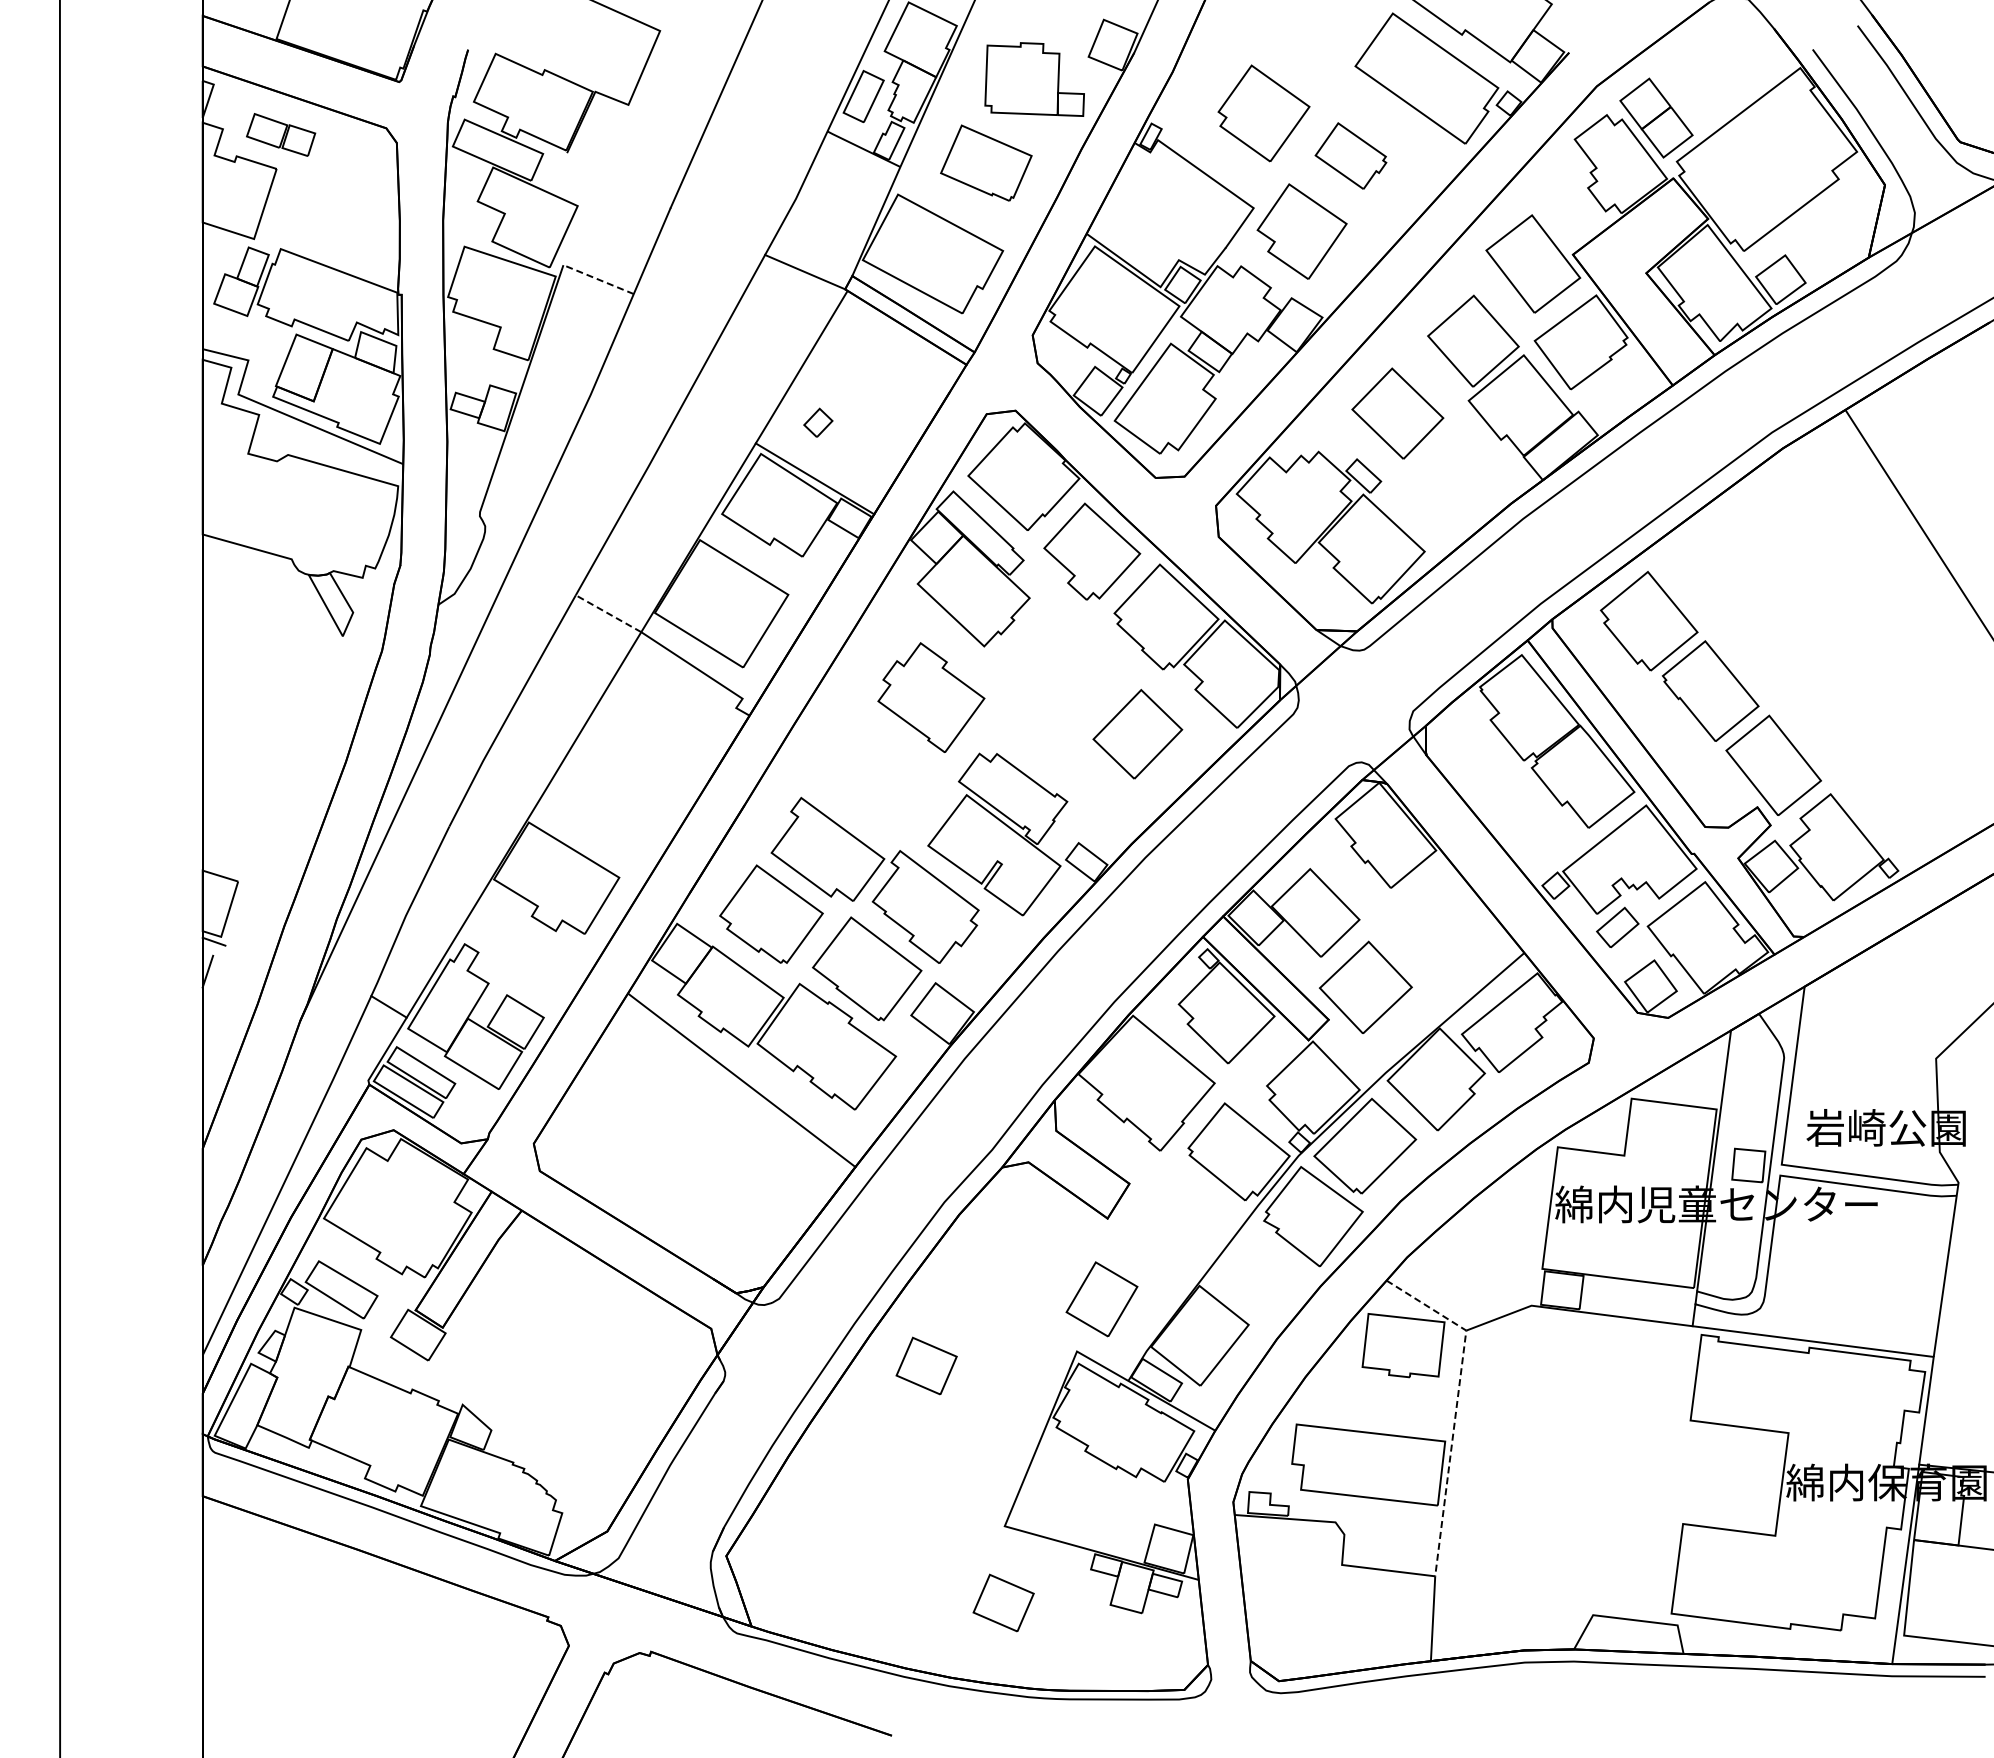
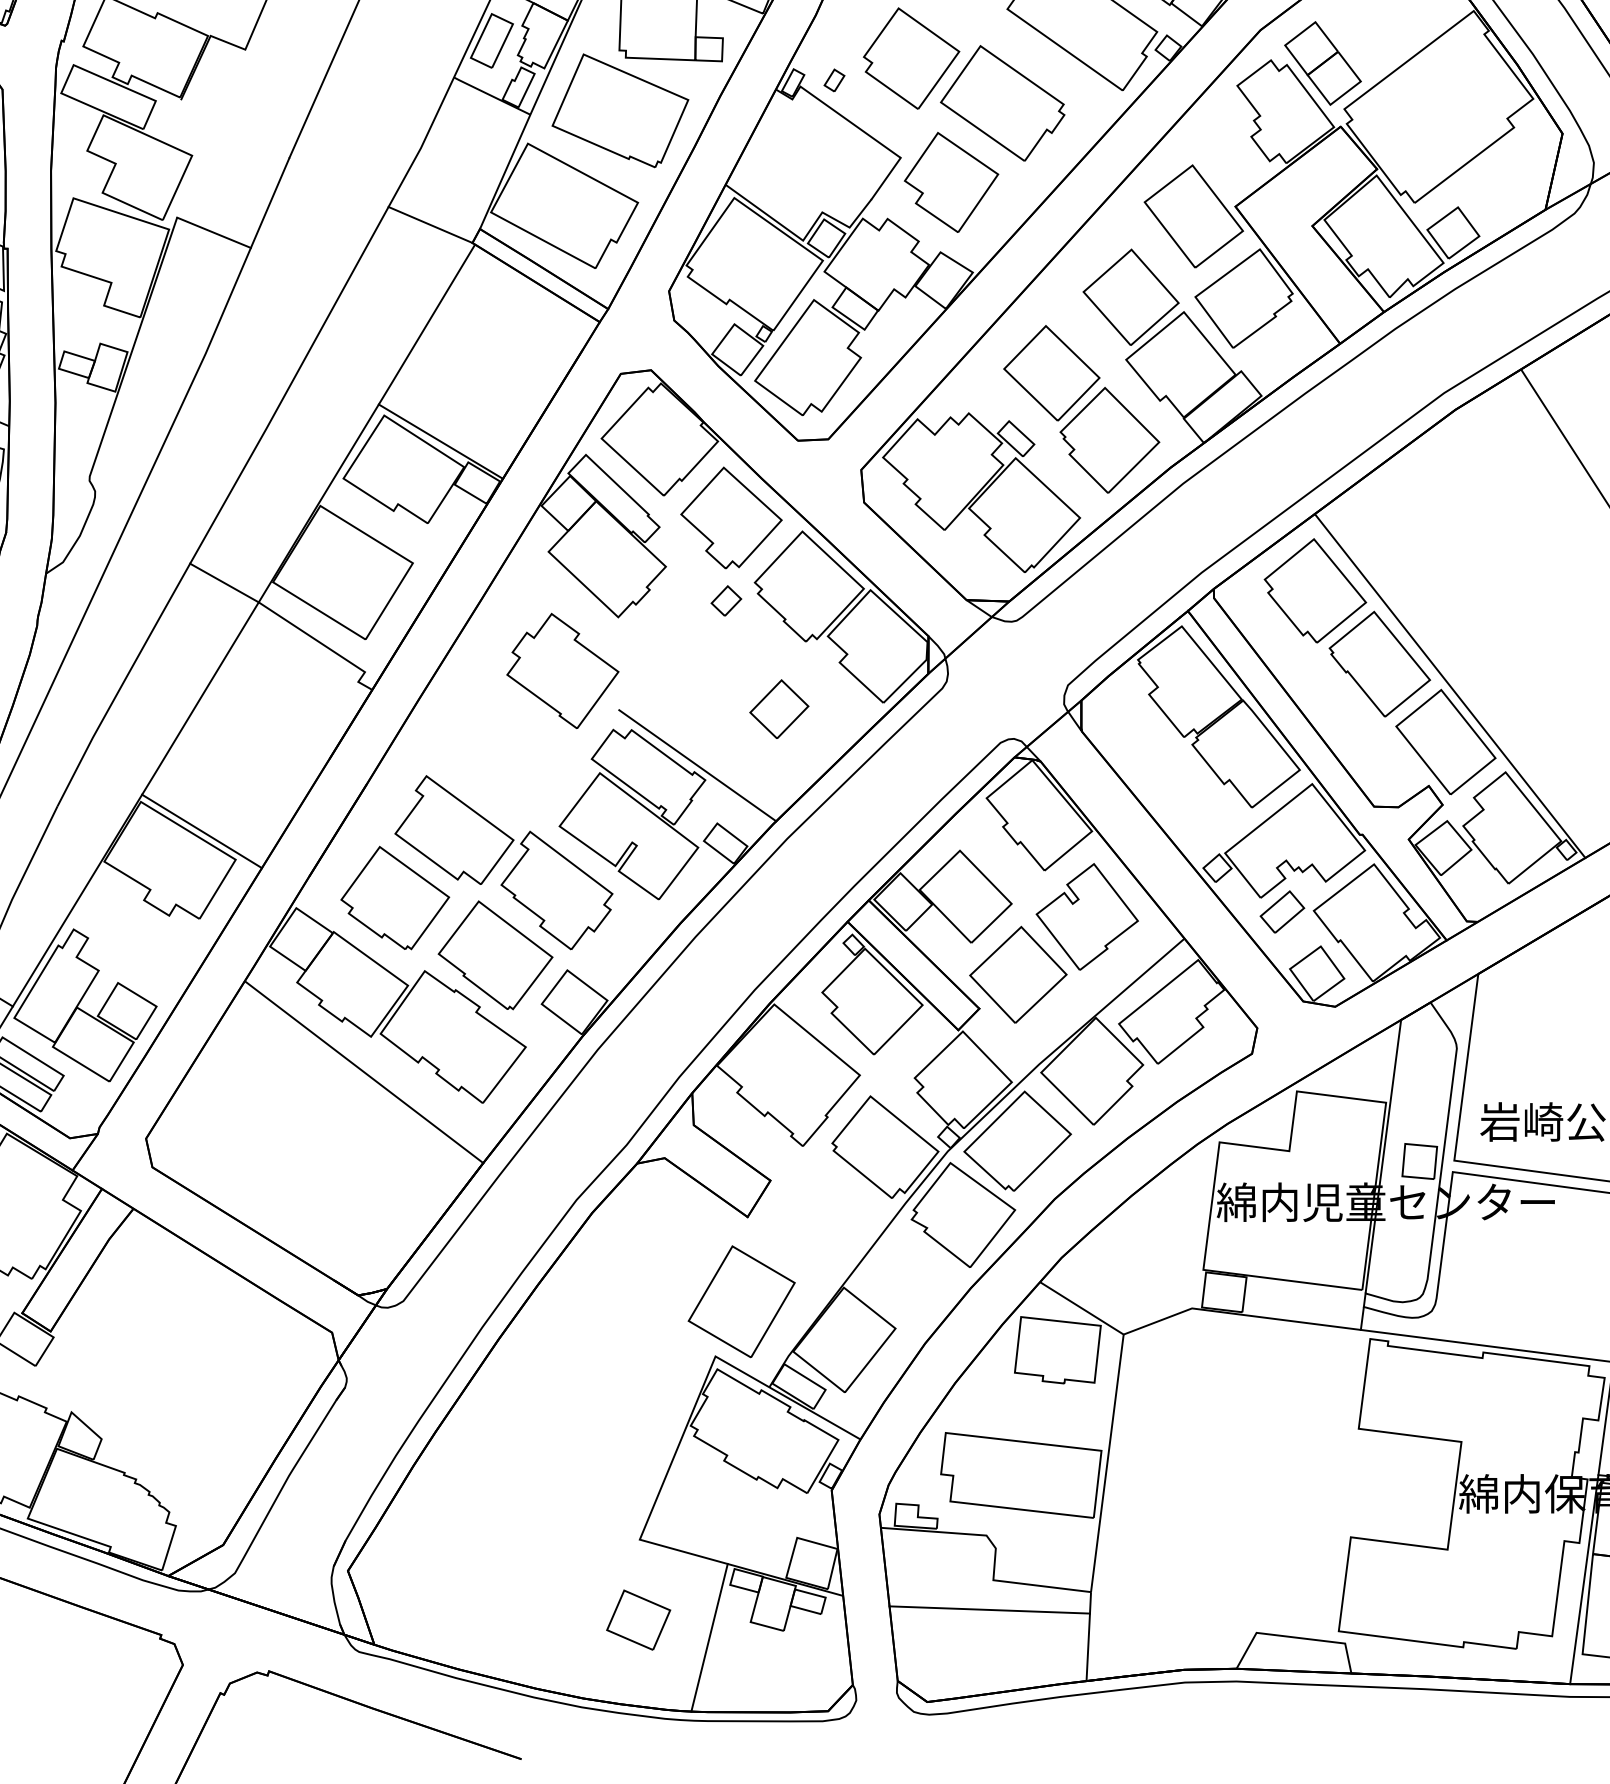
part: (1190, 133) -> (834, 79), added
part: (1350, 155) -> (1002, 102), size x1.67
part: (986, 162) -> (620, 110), size x1.43
line: (598, 279) -> (213, 232), dashed -> solid
part: (818, 422) -> (726, 600), moved
part: (1453, 477) -> (1110, 440), added
line: (608, 613) -> (224, 582), dashed -> solid
line: (1777, 711) -> (1449, 685), added
part: (1137, 733) -> (778, 708), size x0.62
line: (1059, 787) -> (697, 765), added
line: (587, 850) -> (202, 831), added
part: (1431, 931) -> (1087, 916), added
part: (1101, 1299) -> (741, 1301), size x1.43
part: (926, 1365) -> (557, 1371), removed
line: (1456, 1405) -> (1113, 1413), dashed -> solid
line: (1338, 1592) -> (989, 1609), added
line: (1070, 1619) -> (708, 1637), added

